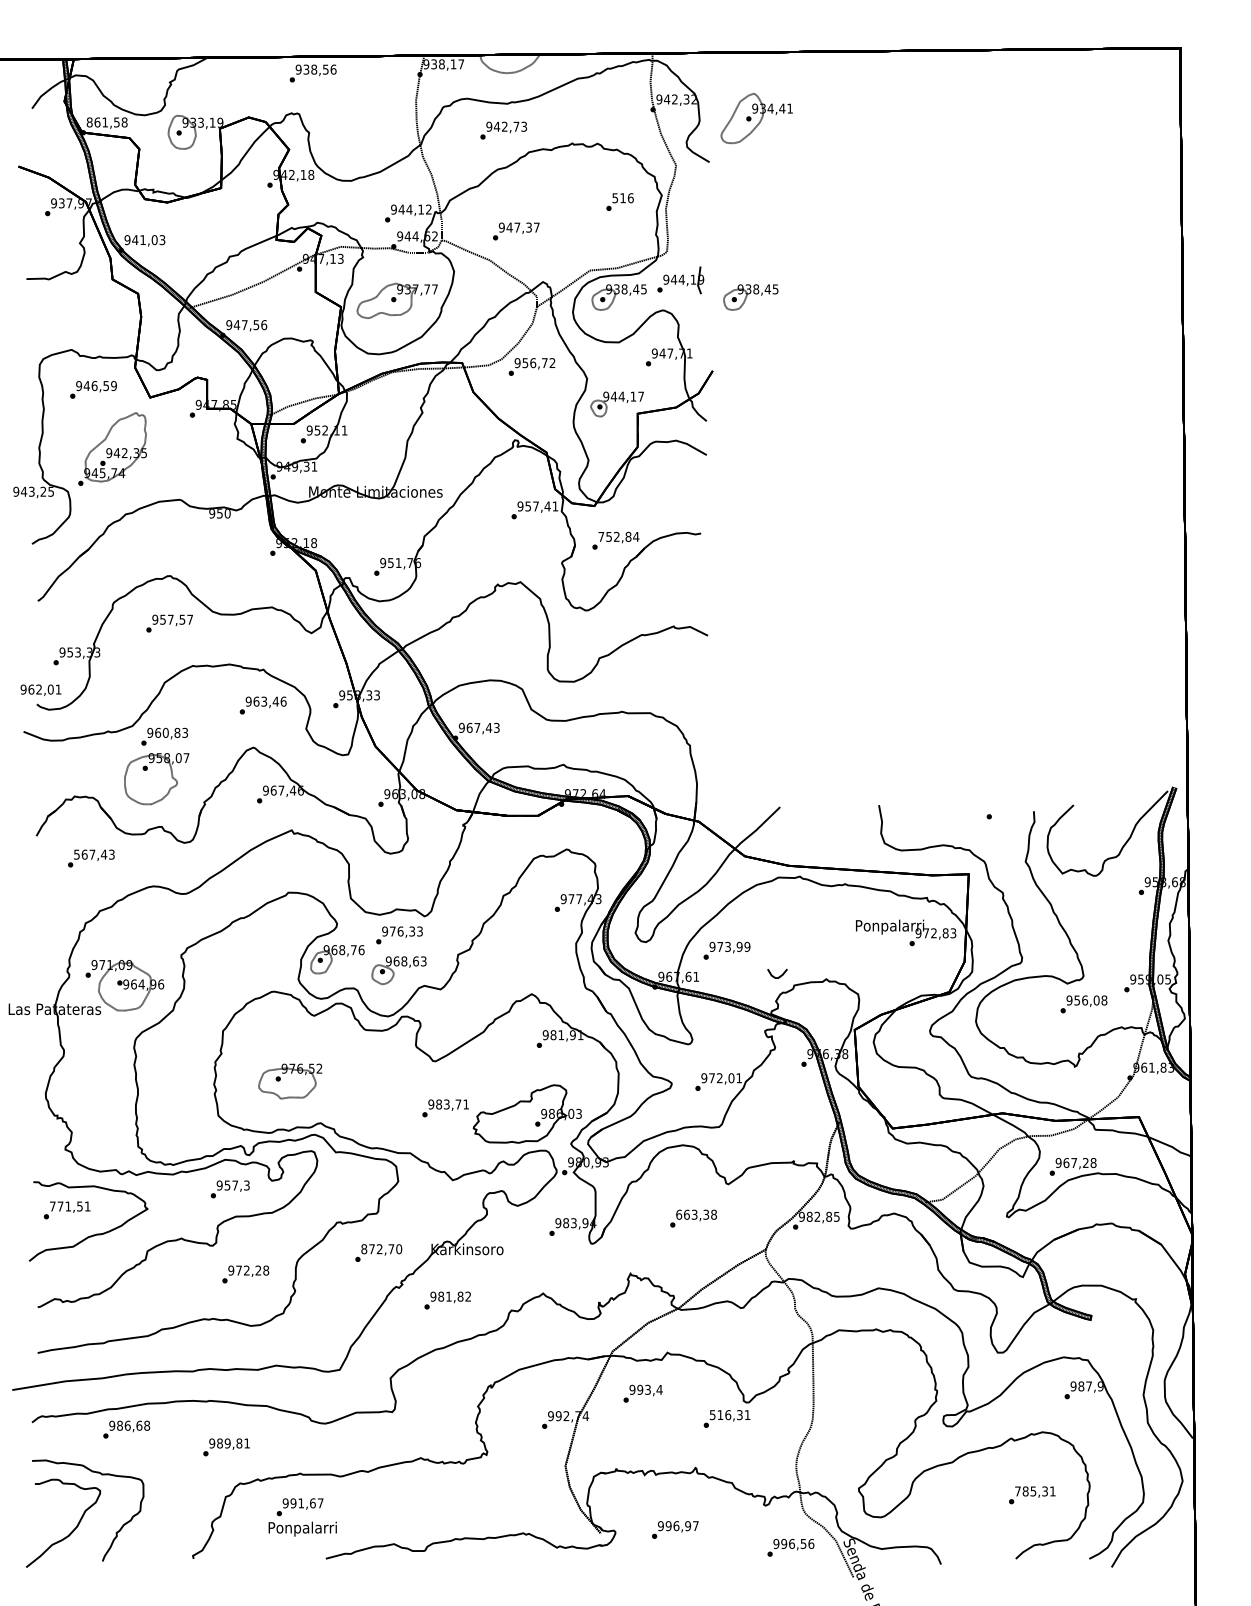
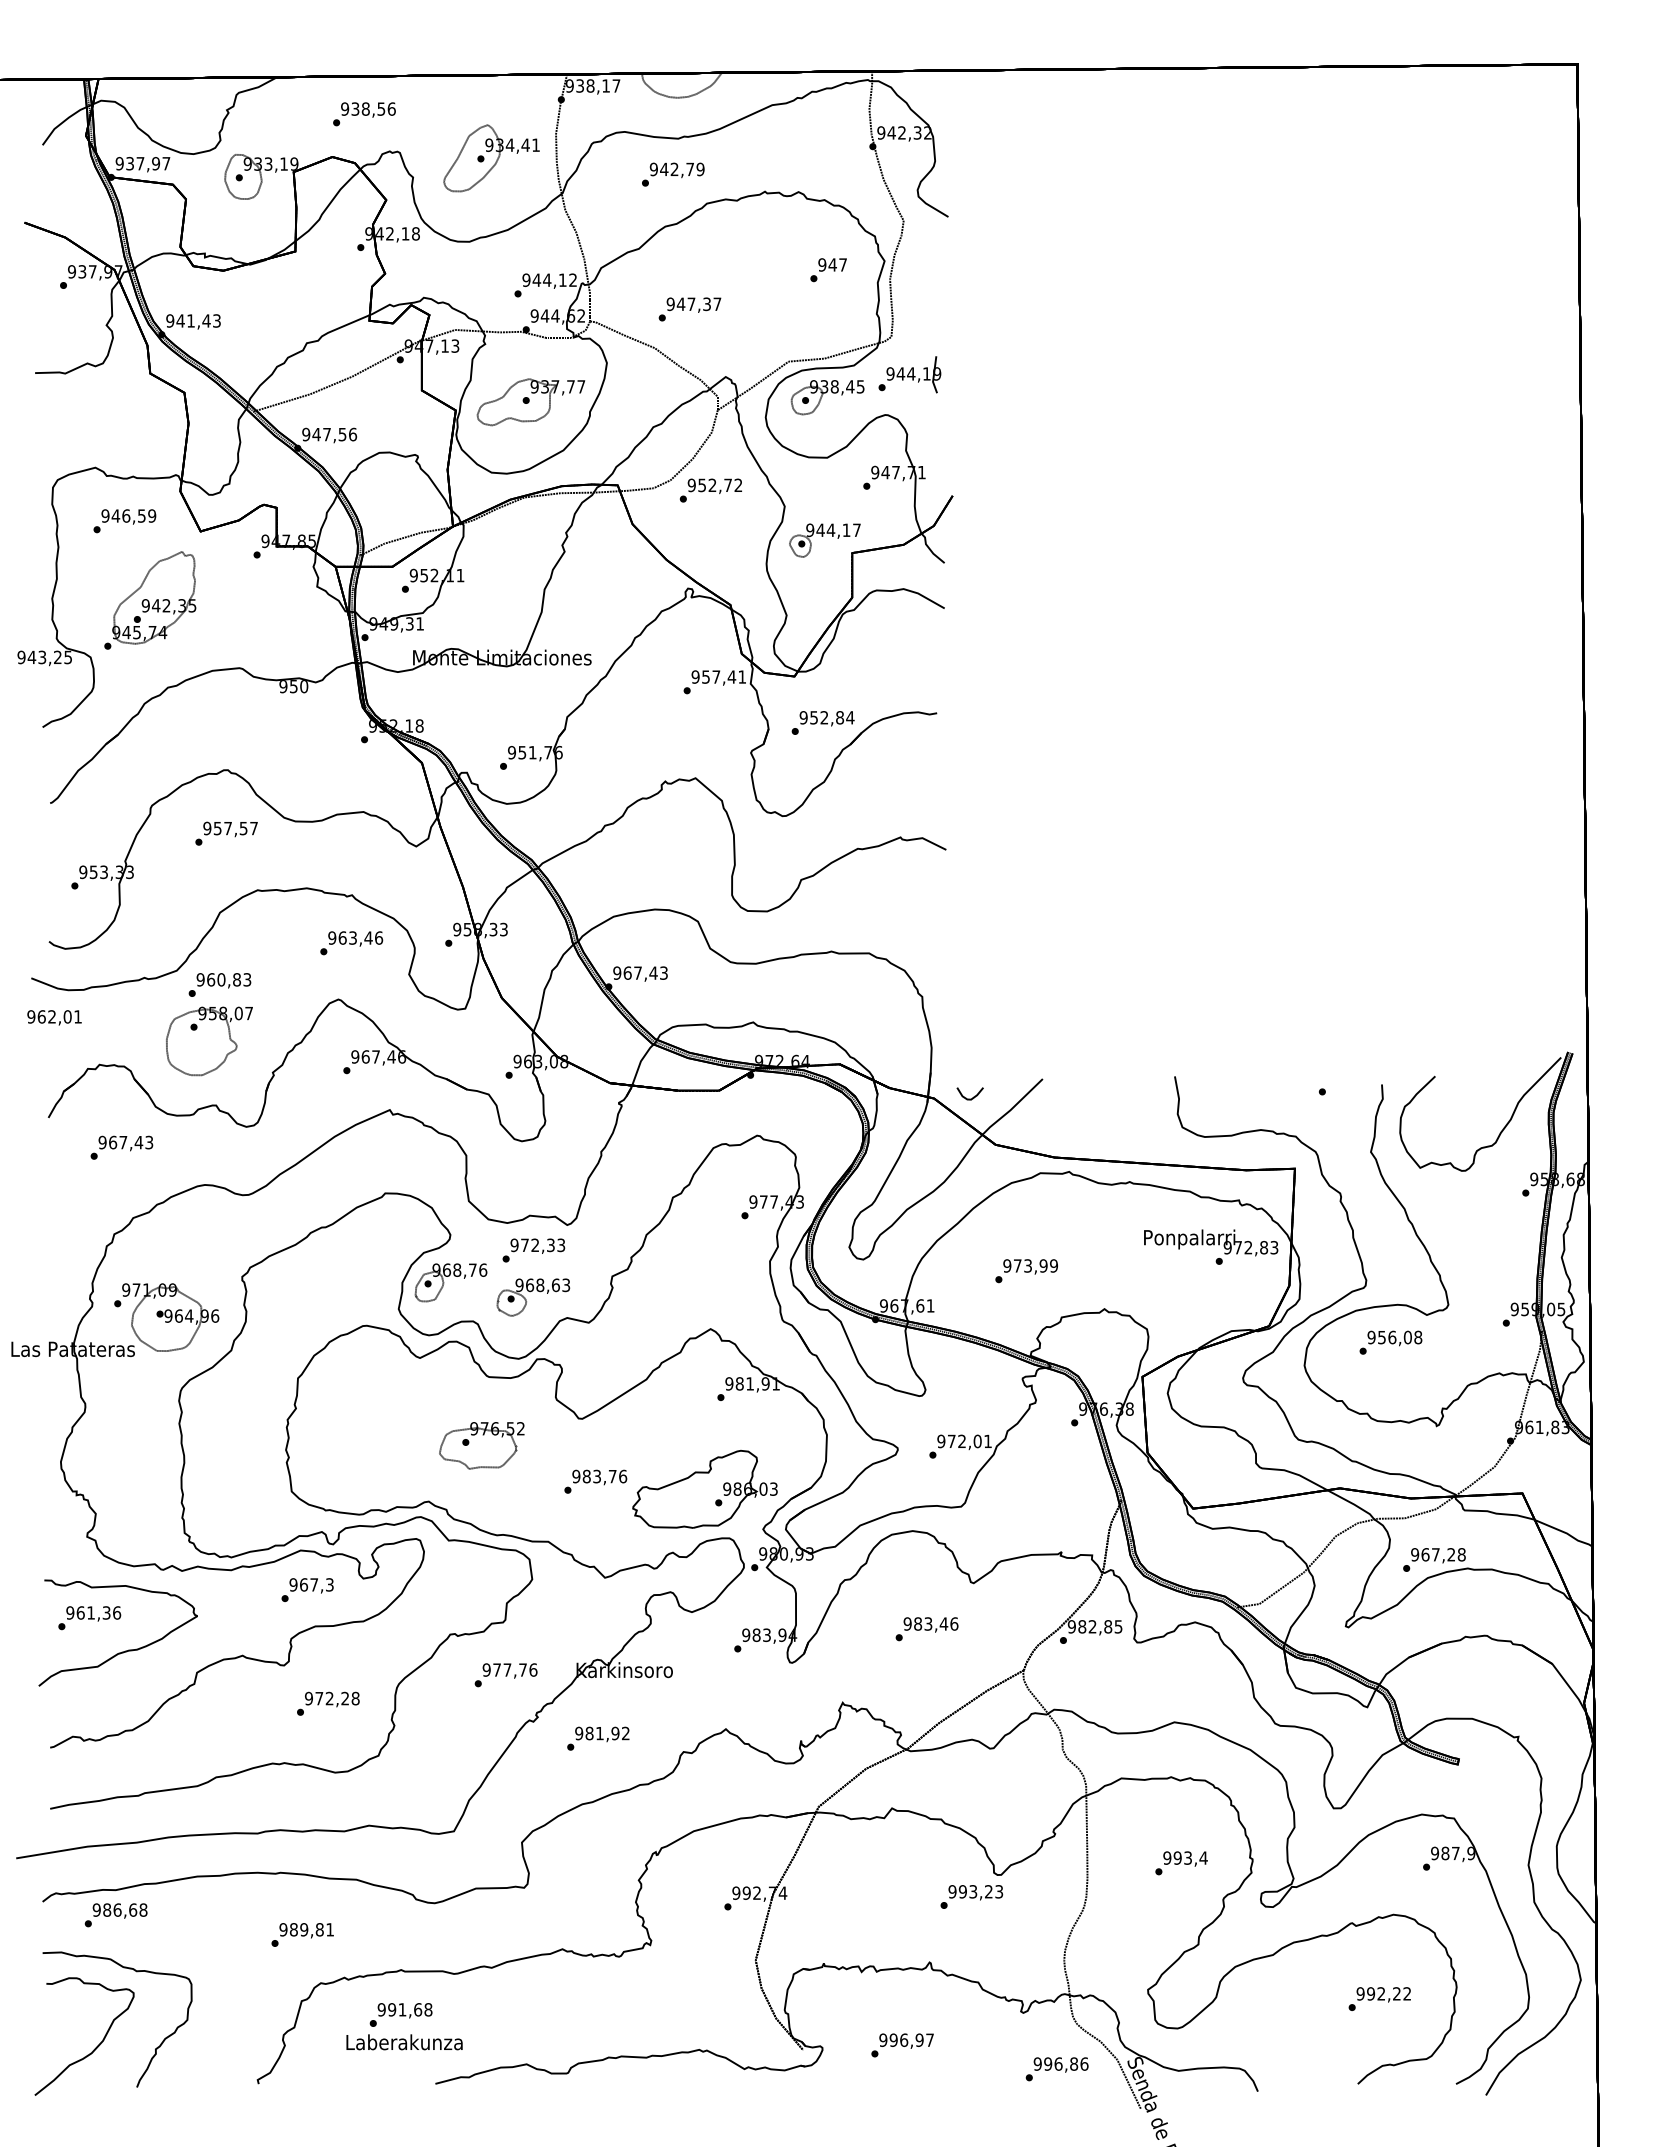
text: (313, 73) -> (364, 114), moved
part: (756, 118) -> (491, 158), moved
text: (106, 122) -> (142, 163), 861,58 -> 937,97
text: (524, 126) -> (700, 168), 942,73 -> 942,79
text: (622, 197) -> (832, 264), 516 -> 947
text: (154, 239) -> (206, 320), 941,03 -> 941,43
part: (750, 297) -> (1003, 397), removed
text: (533, 363) -> (712, 485), 956,72 -> 952,72
text: (601, 536) -> (803, 717), 752,84 -> 952,84
text: (40, 690) -> (54, 1017), moved
text: (76, 854) -> (102, 1142), 567,43 -> 967,43
text: (400, 931) -> (535, 1245), 976,33 -> 972,33
text: (726, 951) -> (1026, 1271), moved
curve: (779, 975) -> (973, 1096), moved
text: (1083, 1004) -> (1390, 1342), moved
part: (290, 1081) -> (481, 1445), moved
text: (466, 1104) -> (623, 1476), 983,71 -> 983,76
text: (227, 1185) -> (304, 1584), 957,3 -> 967,3
text: (70, 1206) -> (93, 1612), 771,51 -> 961,36
text: (696, 1214) -> (930, 1623), 663,38 -> 983,46
text: (381, 1248) -> (509, 1669), 872,70 -> 977,76
text: (460, 1296) -> (615, 1733), 981,82 -> 981,92
text: (643, 1393) -> (1181, 1863), moved
text: (729, 1414) -> (975, 1891), 516,31 -> 993,23
text: (126, 1429) -> (115, 1915), moved
text: (1035, 1491) -> (1383, 1993), 785,31 -> 992,22
text: (320, 1503) -> (428, 2009), 991,67 -> 991,68
text: (302, 1529) -> (404, 2044), Ponpalarri -> Laberakunza
text: (803, 1543) -> (1074, 2063), 996,56 -> 996,86

